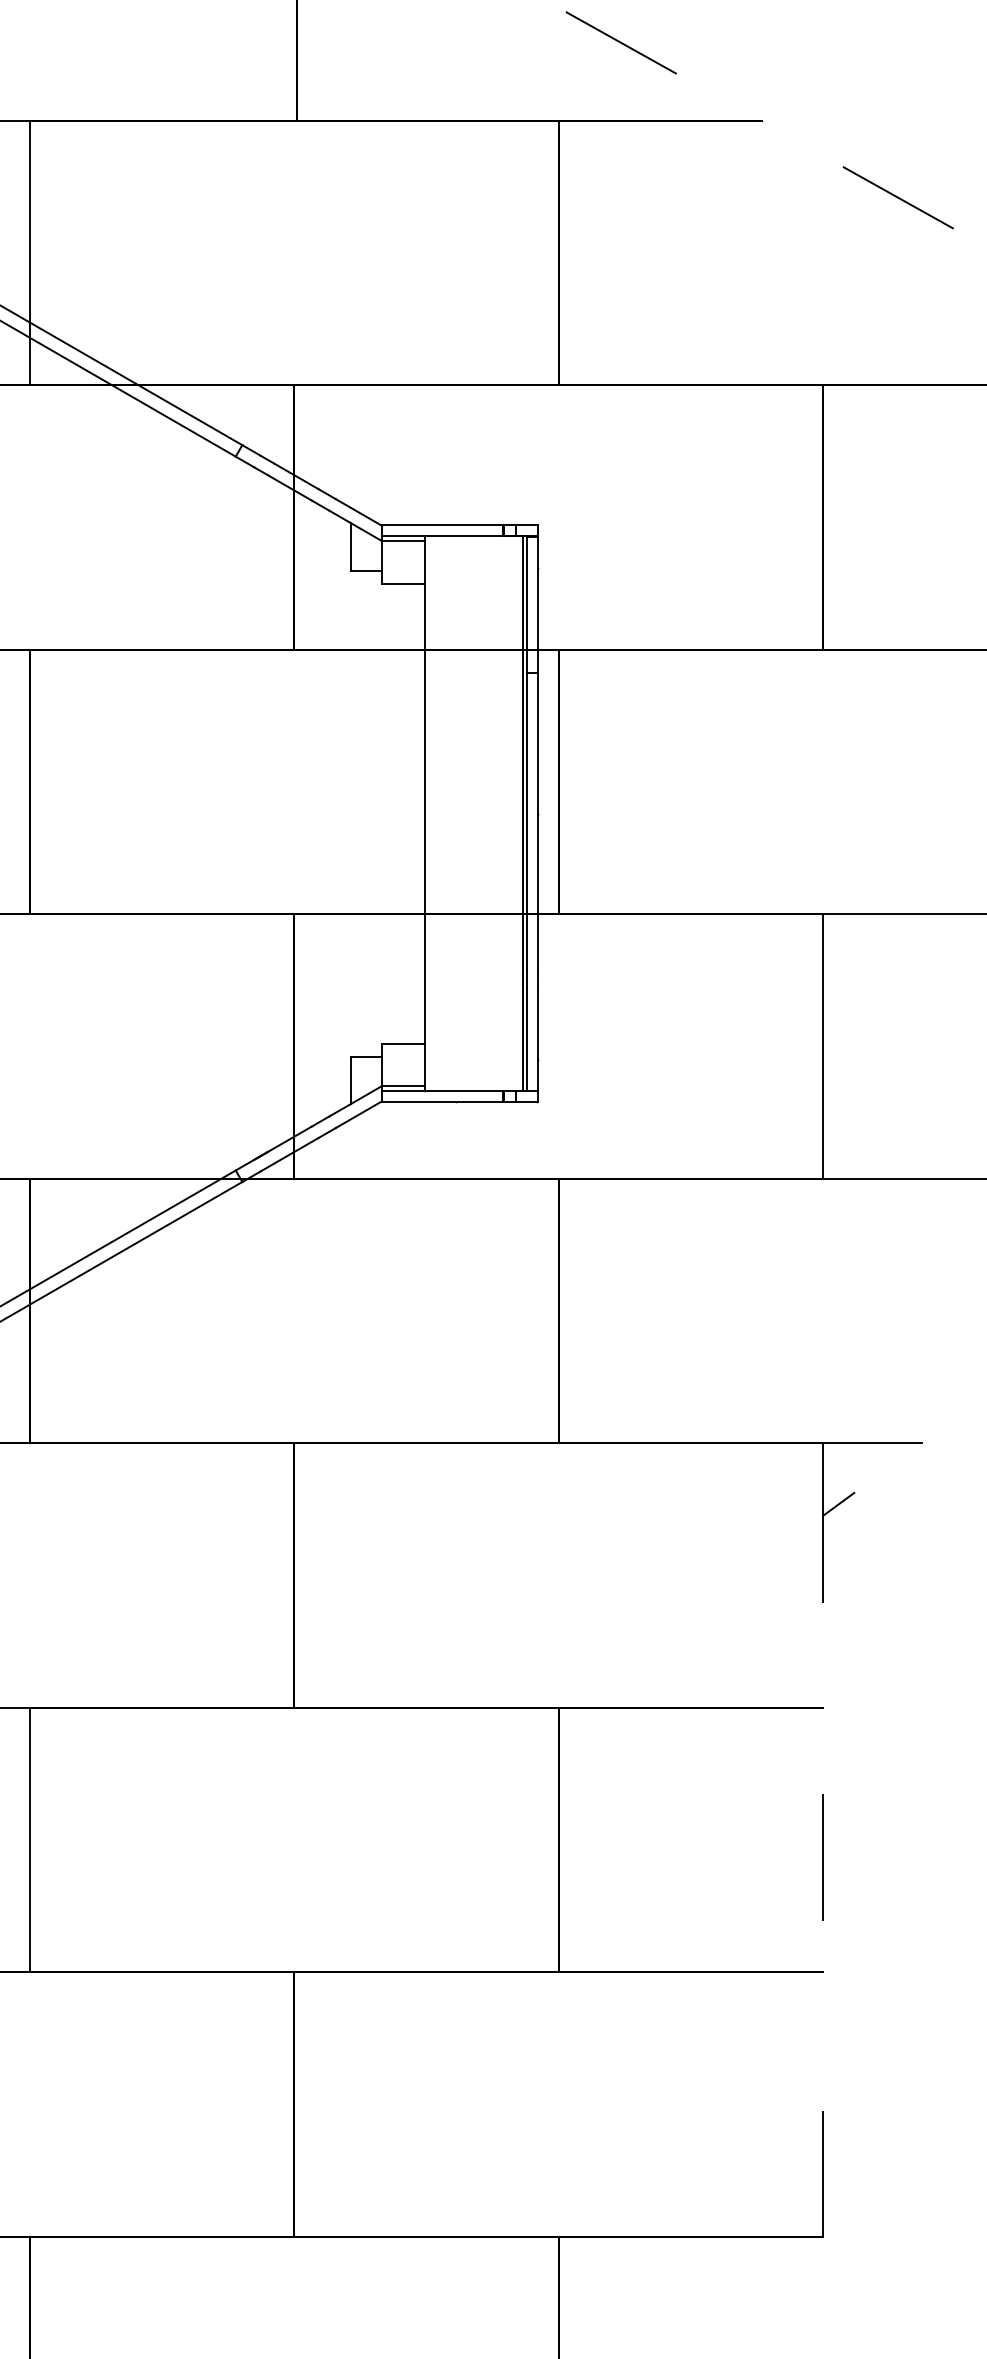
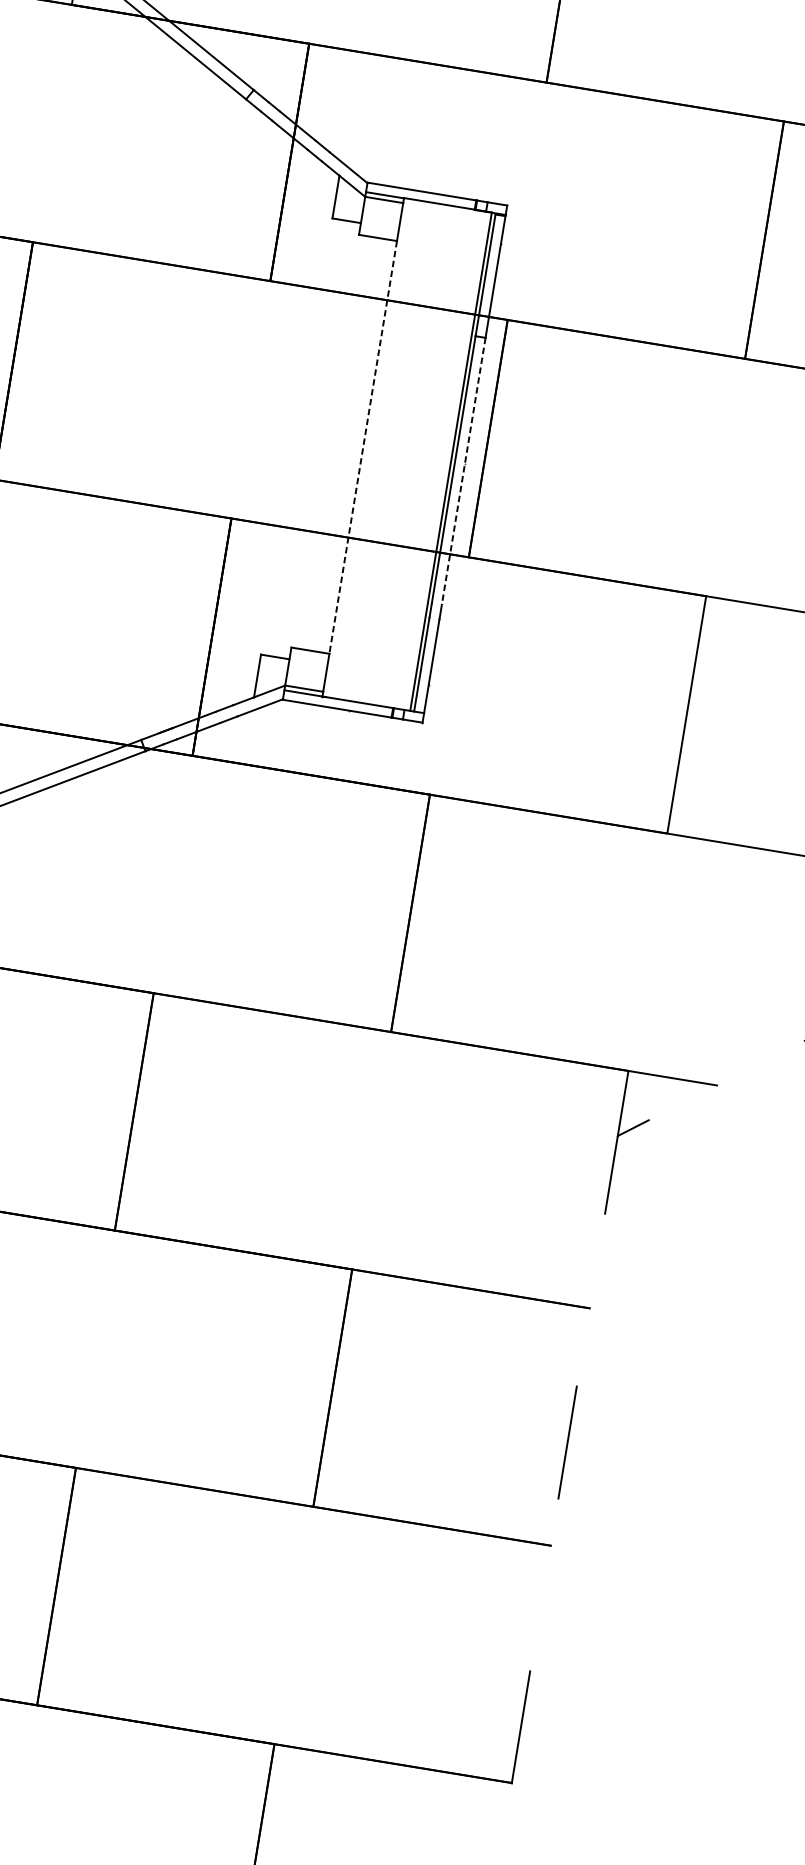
line: (424, 813) -> (363, 447), solid -> dashed
line: (537, 821) -> (463, 471), solid -> dashed

